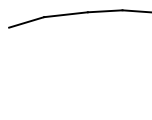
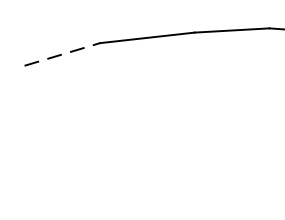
line: (27, 22) -> (64, 54), solid -> dashed

